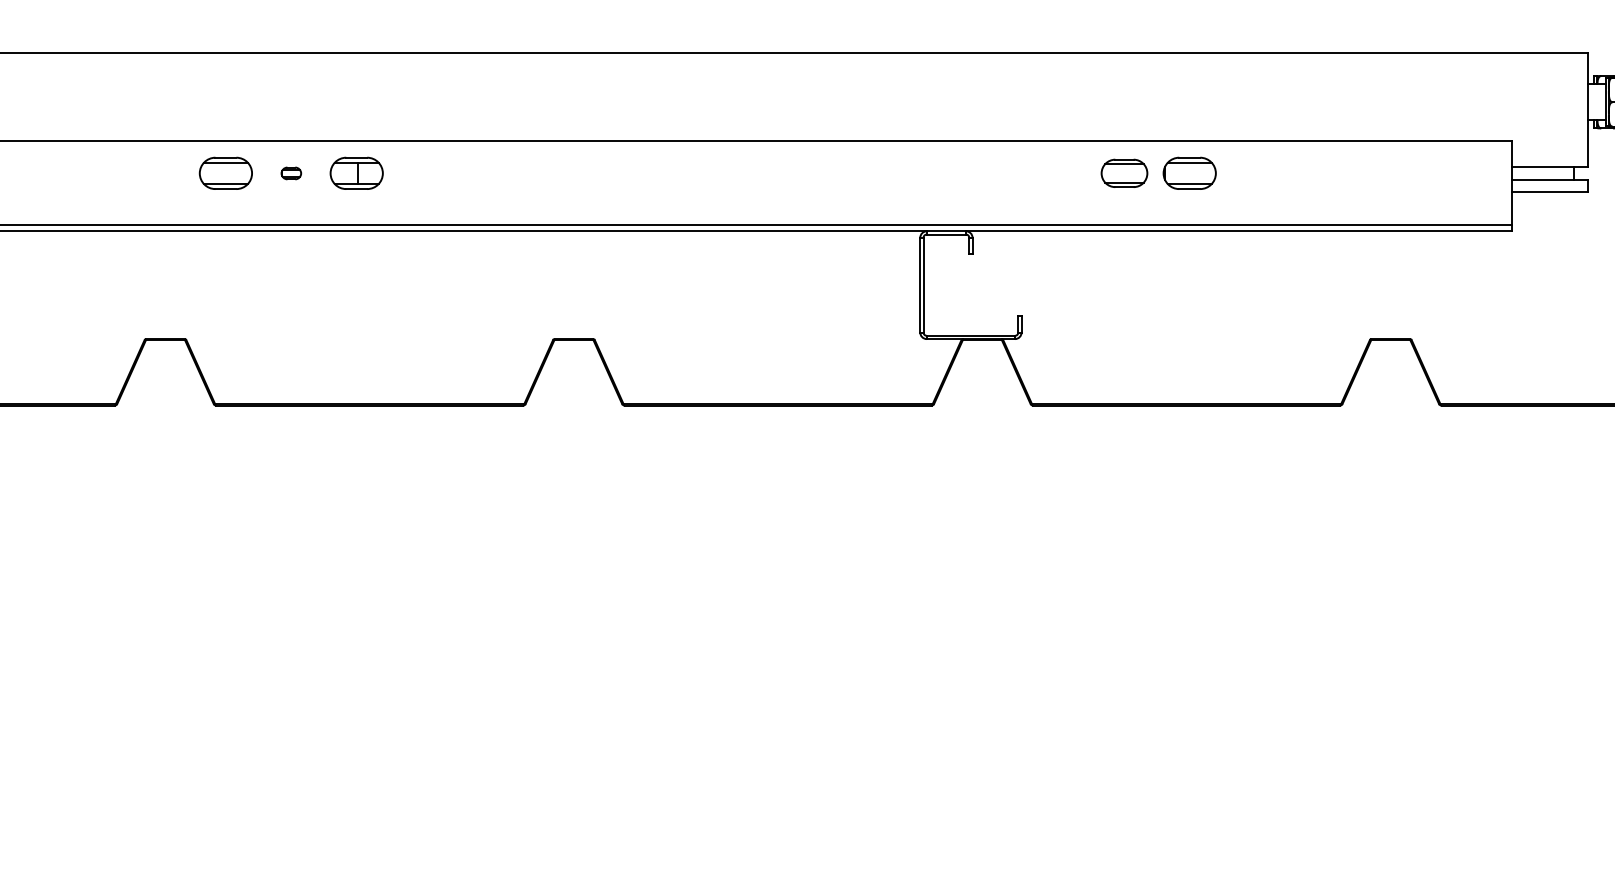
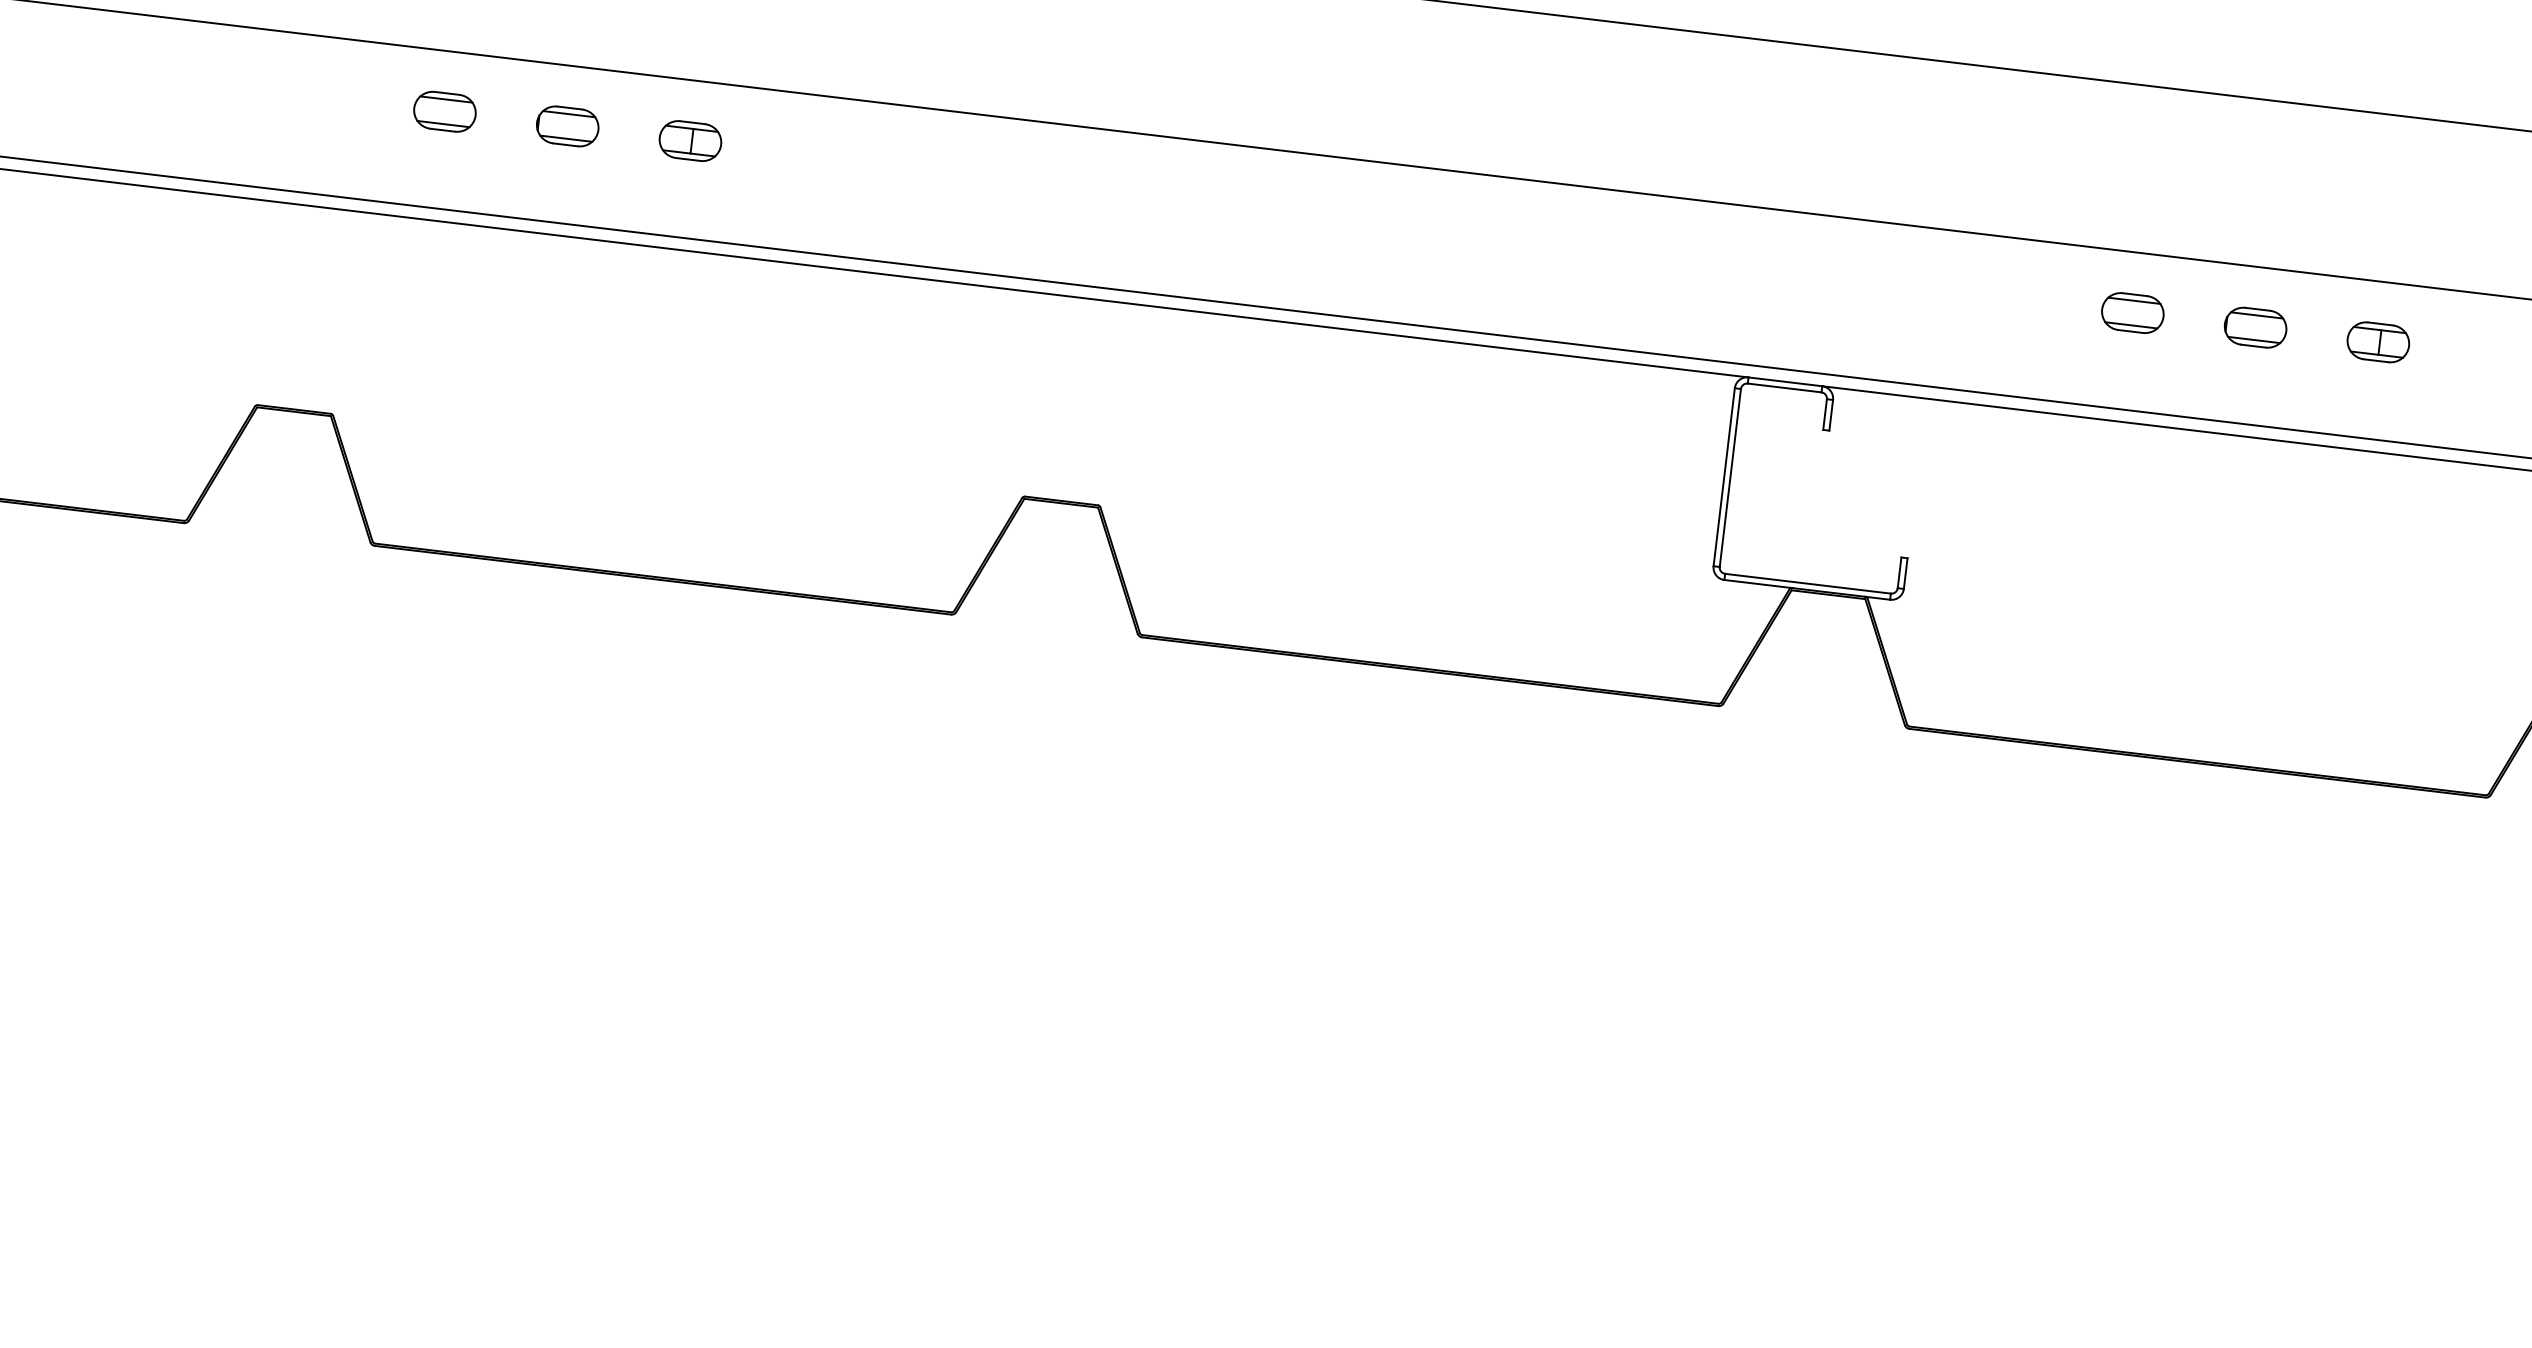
part: (225, 173) -> (444, 111), size x0.62
part: (291, 173) -> (568, 126), size x1.67
part: (356, 173) -> (690, 141), size x0.62
part: (1124, 173) -> (2132, 313), size x0.71
part: (1189, 173) -> (2254, 327), size x0.62
part: (1255, 173) -> (2378, 342), added

